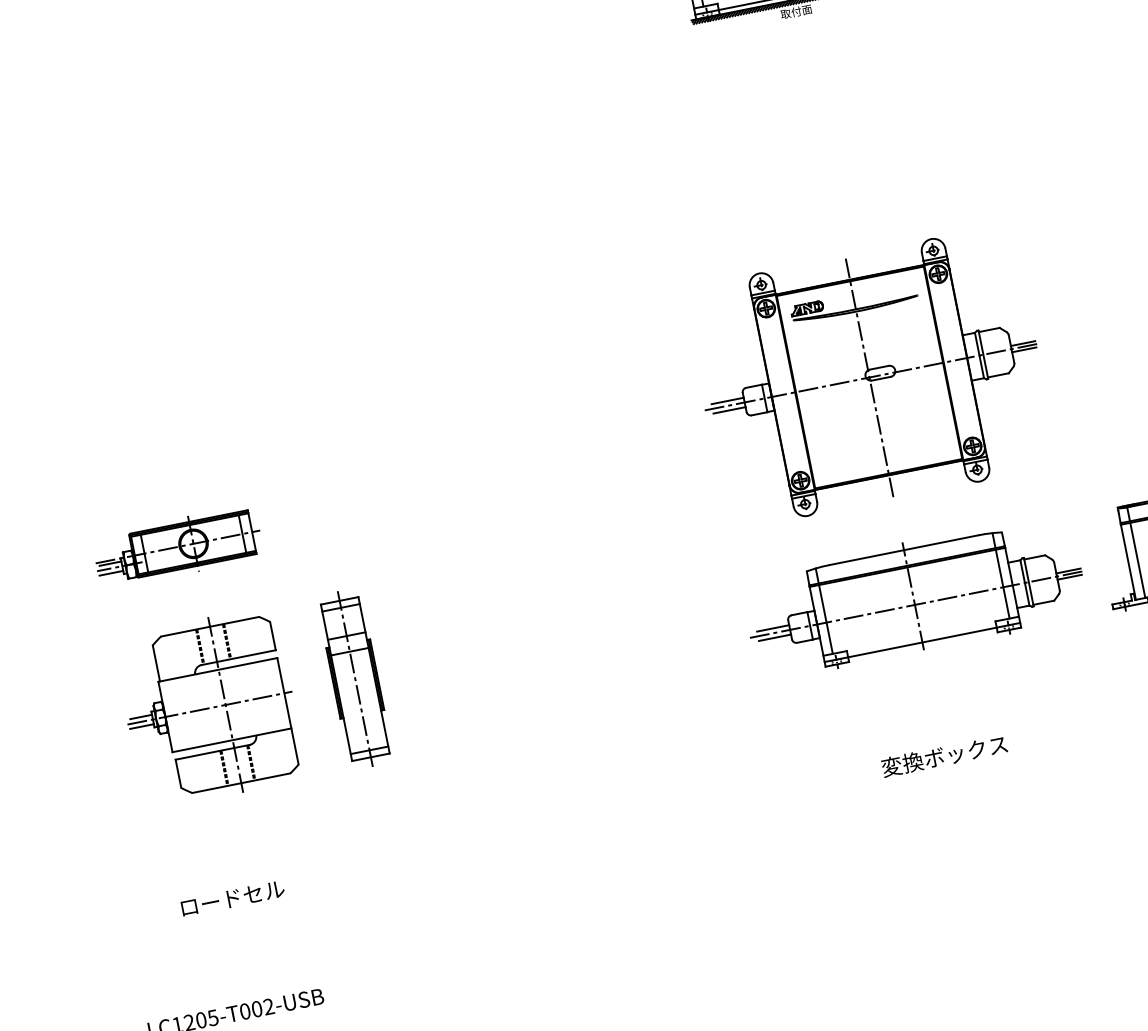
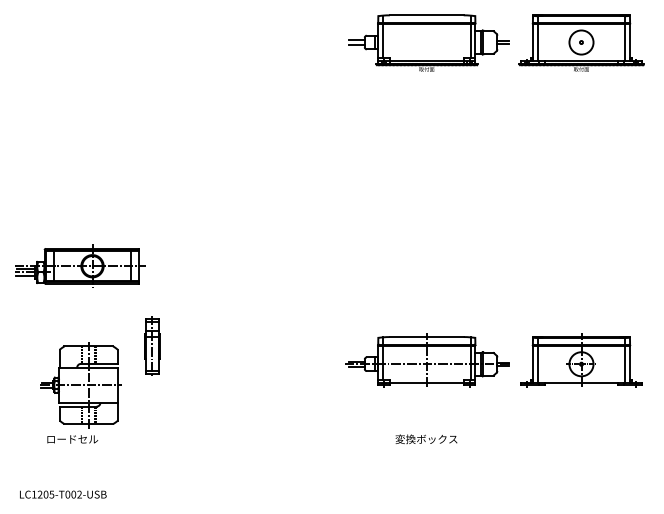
part: (871, 377) -> (427, 251), removed
part: (176, 545) -> (79, 265), size x1.6
part: (353, 679) -> (151, 346), size x0.7
part: (209, 708) -> (80, 385), moved

